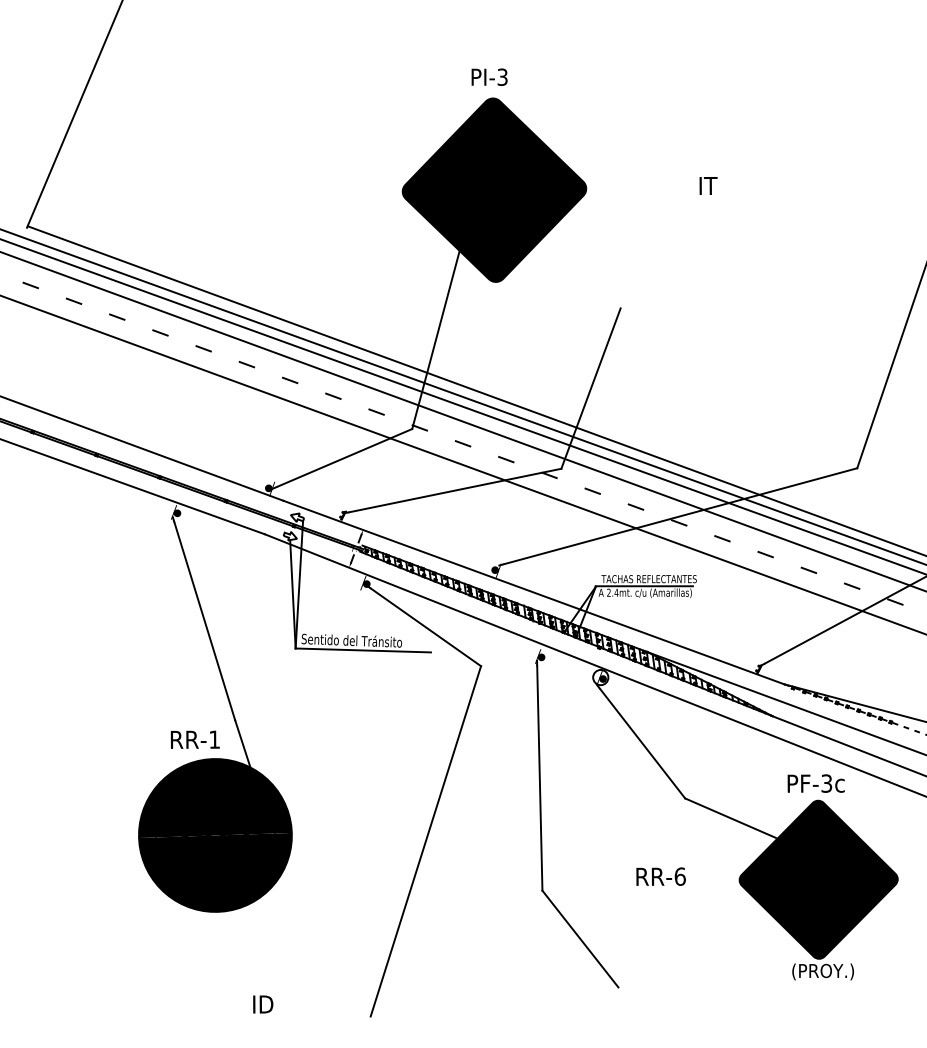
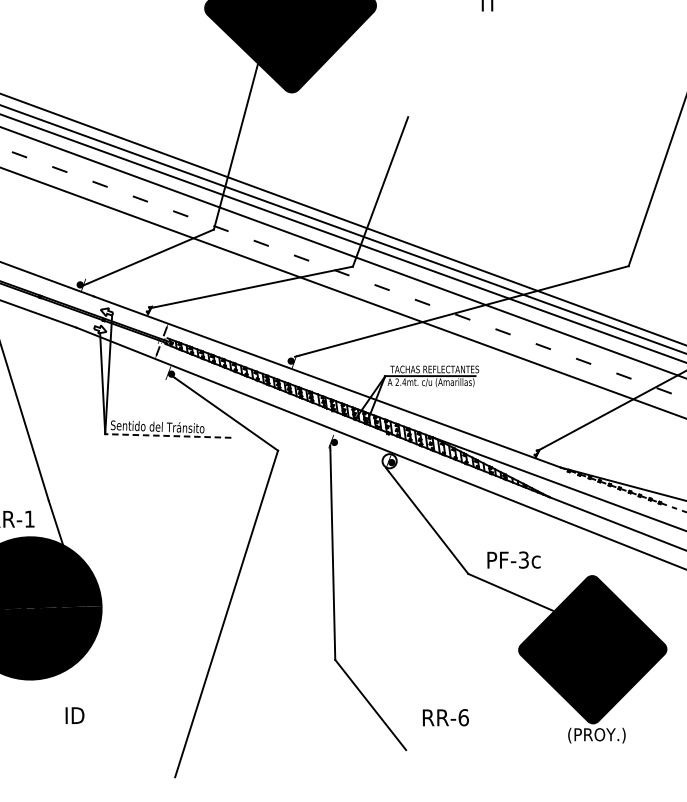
line: (363, 650) -> (168, 436), solid -> dashed
text: (815, 783) -> (513, 559), moved
text: (660, 876) -> (445, 717), moved
text: (263, 1004) -> (75, 715), moved

